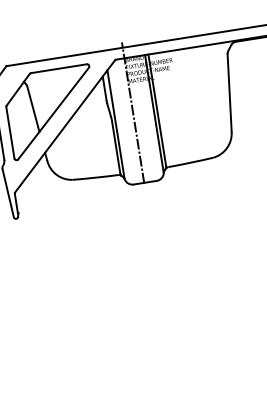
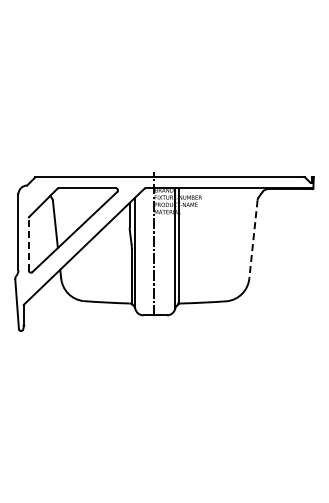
line: (229, 93) -> (253, 239), solid -> dashed
line: (9, 131) -> (28, 243), solid -> dashed

